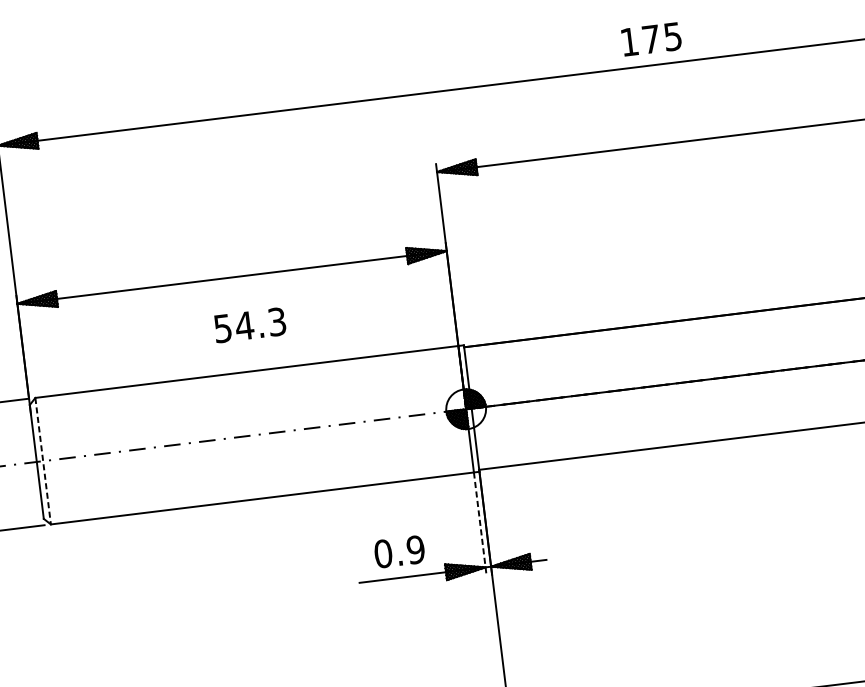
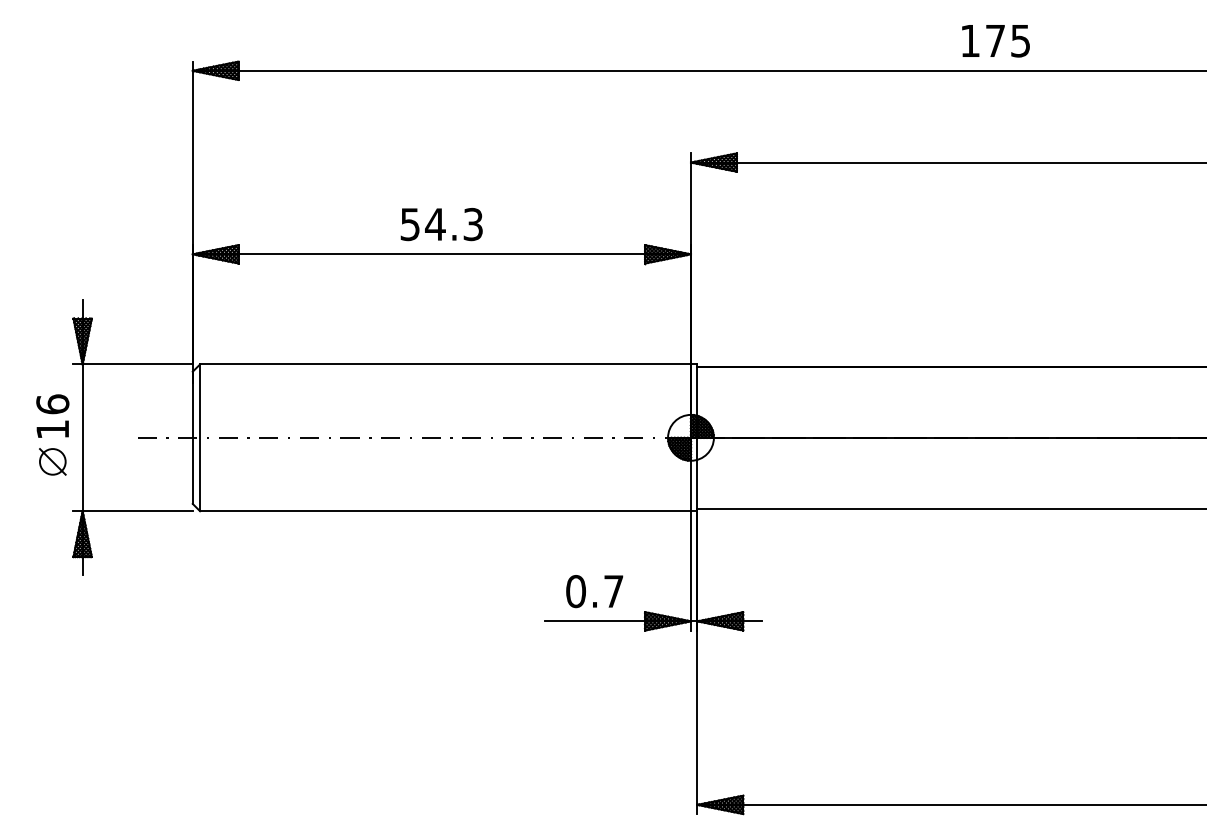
text: (651, 39) -> (995, 41), moved
text: (249, 325) -> (441, 224), moved
line: (43, 461) -> (200, 438), dashed -> solid
line: (479, 523) -> (690, 570), dashed -> solid
text: (415, 549) -> (613, 591), 0.9 -> 0.7

